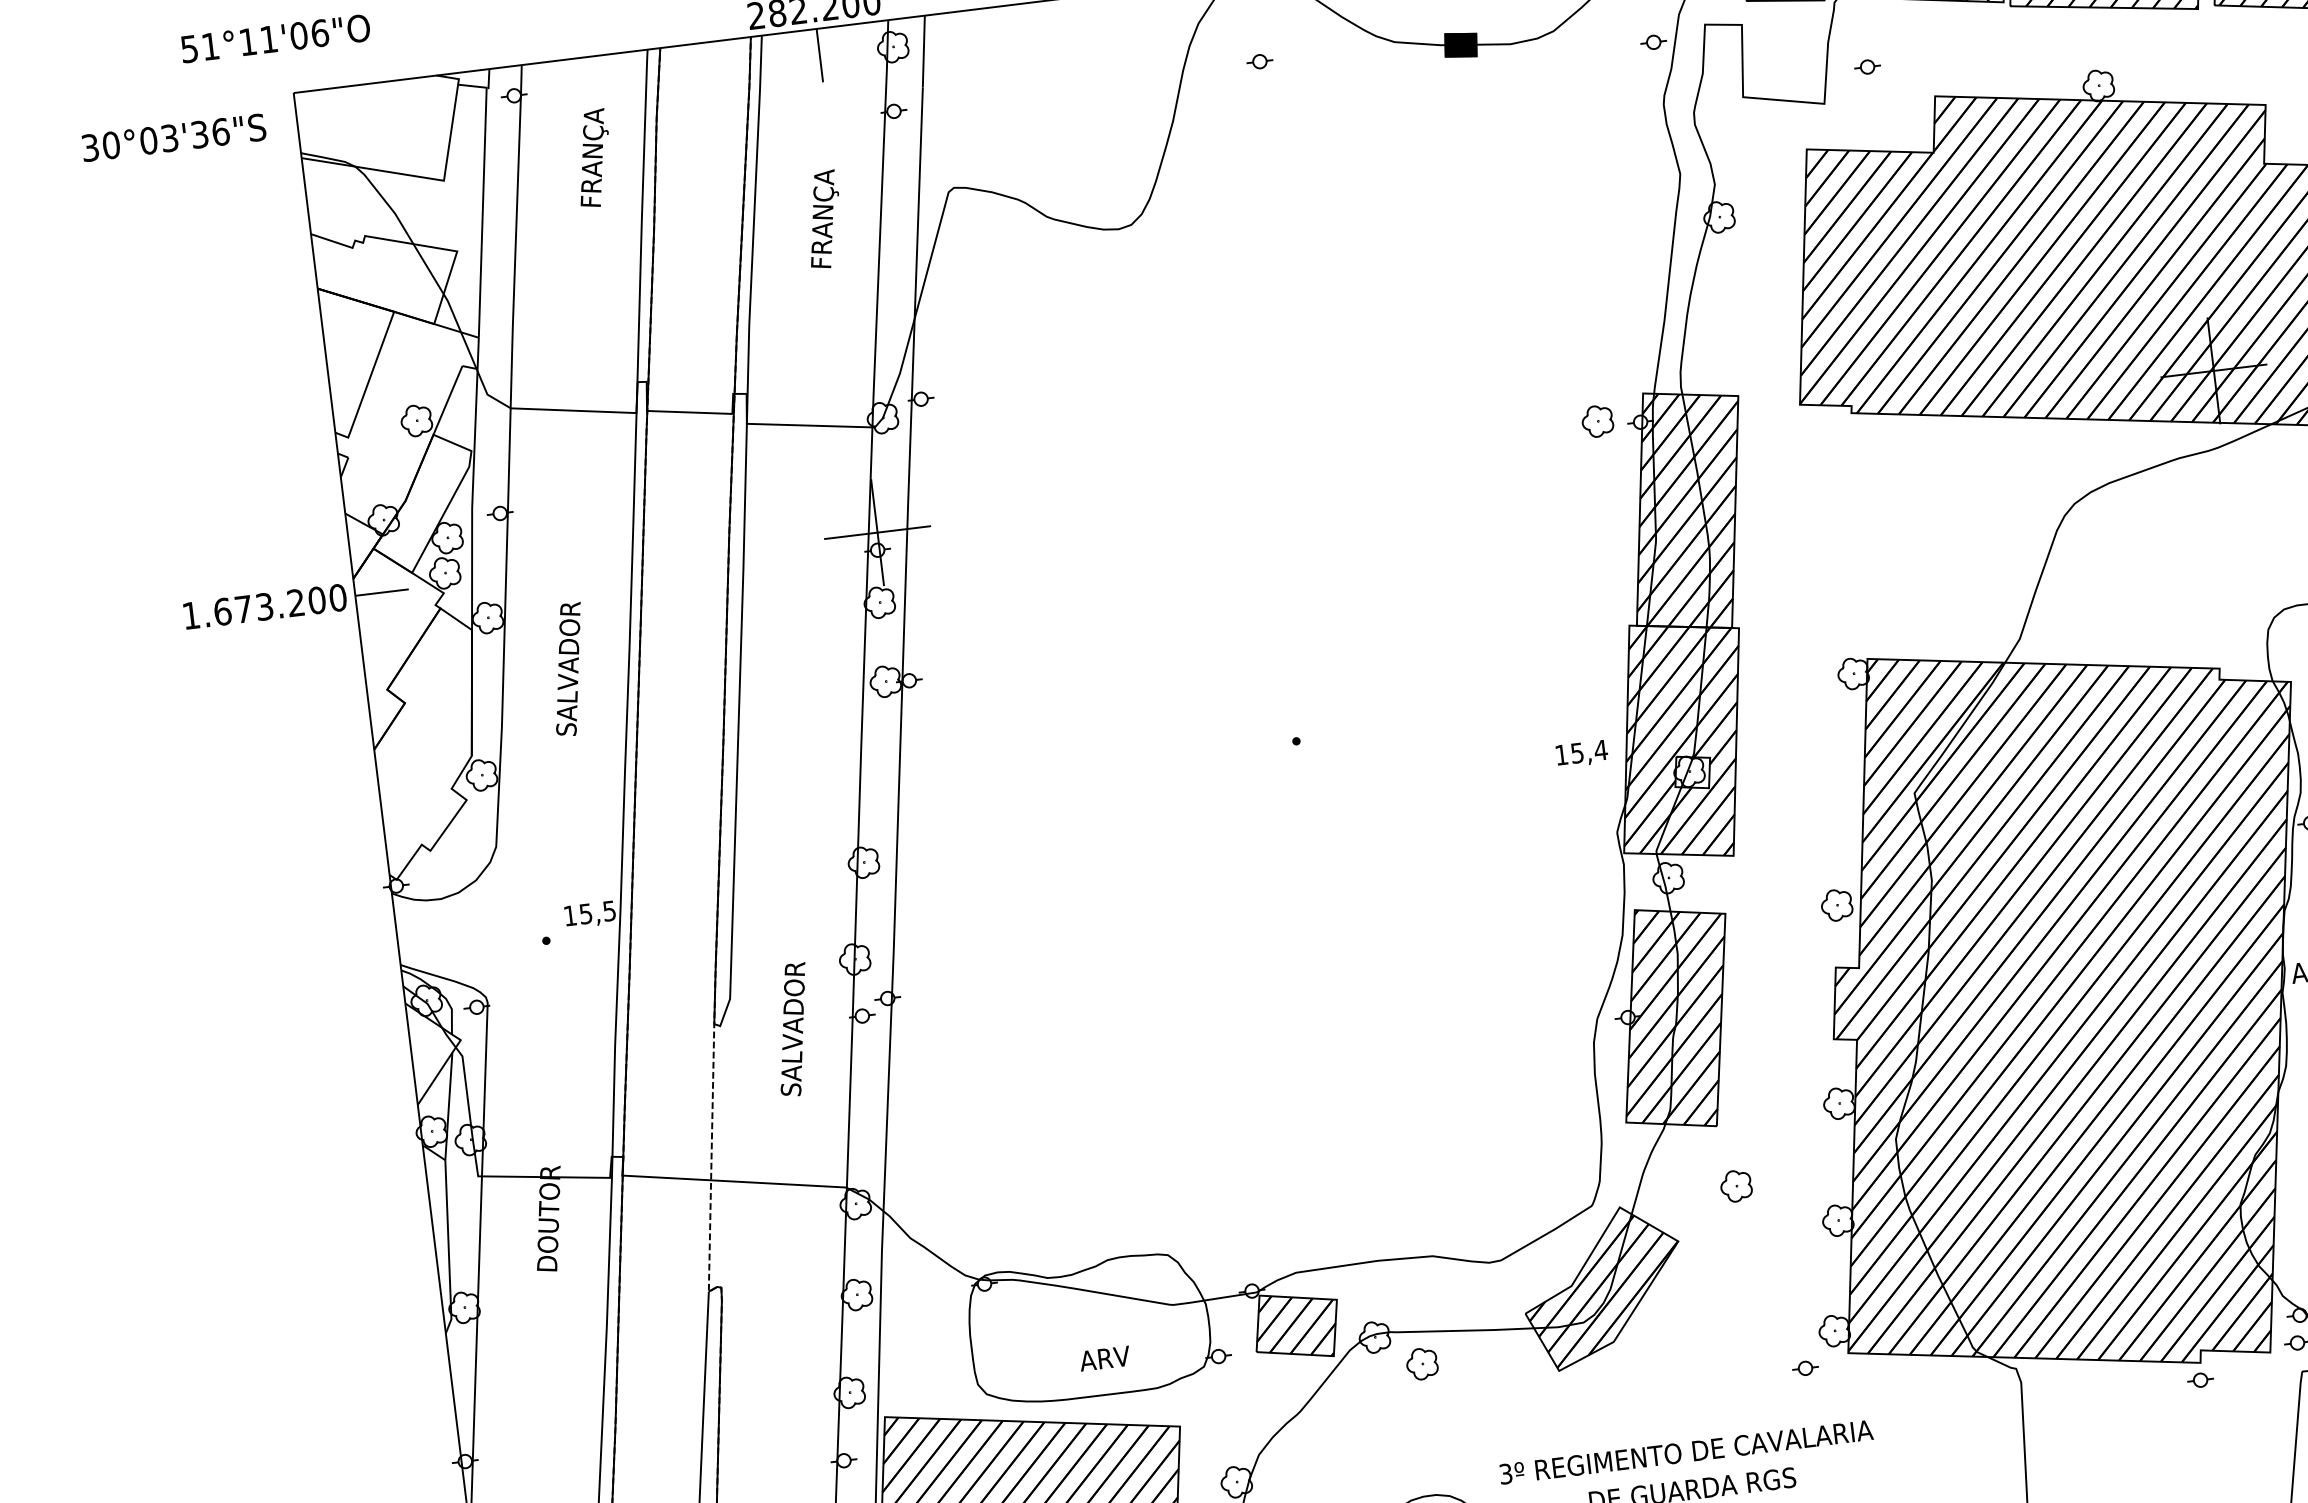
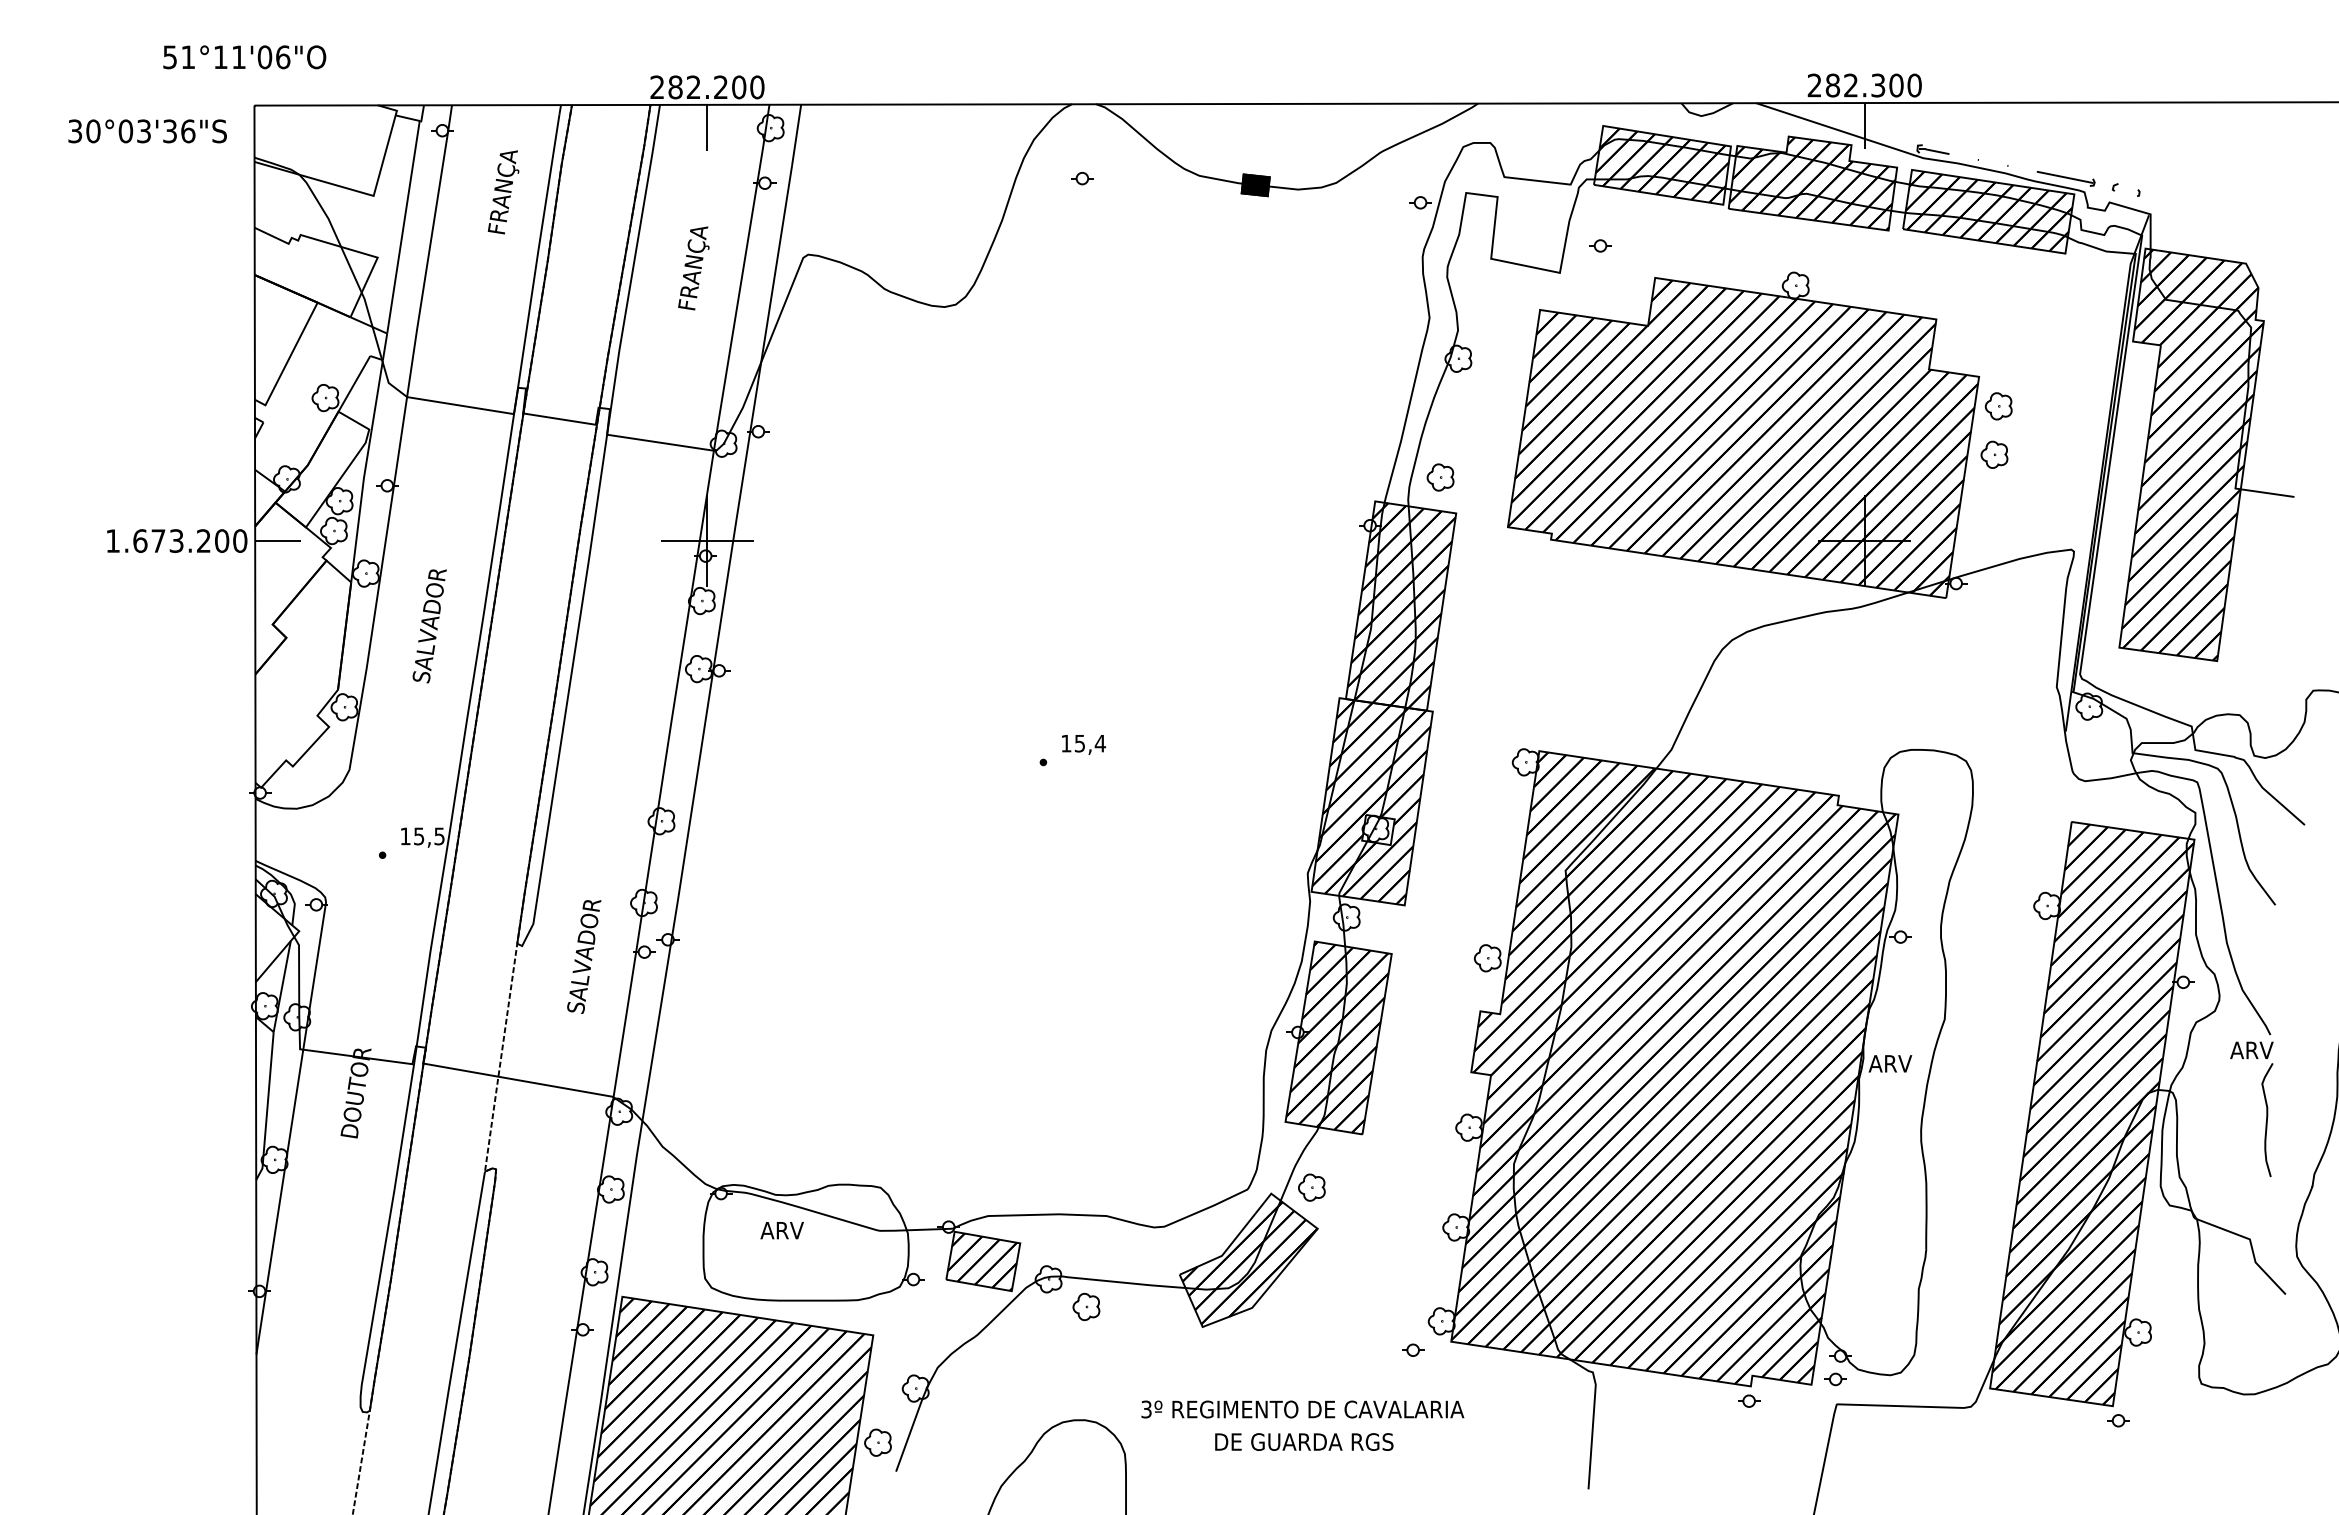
part: (1597, 421) -> (1440, 477), moved
text: (1581, 753) -> (1083, 744), moved
part: (1735, 1186) -> (1311, 1187), moved
text: (1104, 1358) -> (781, 1230), moved

